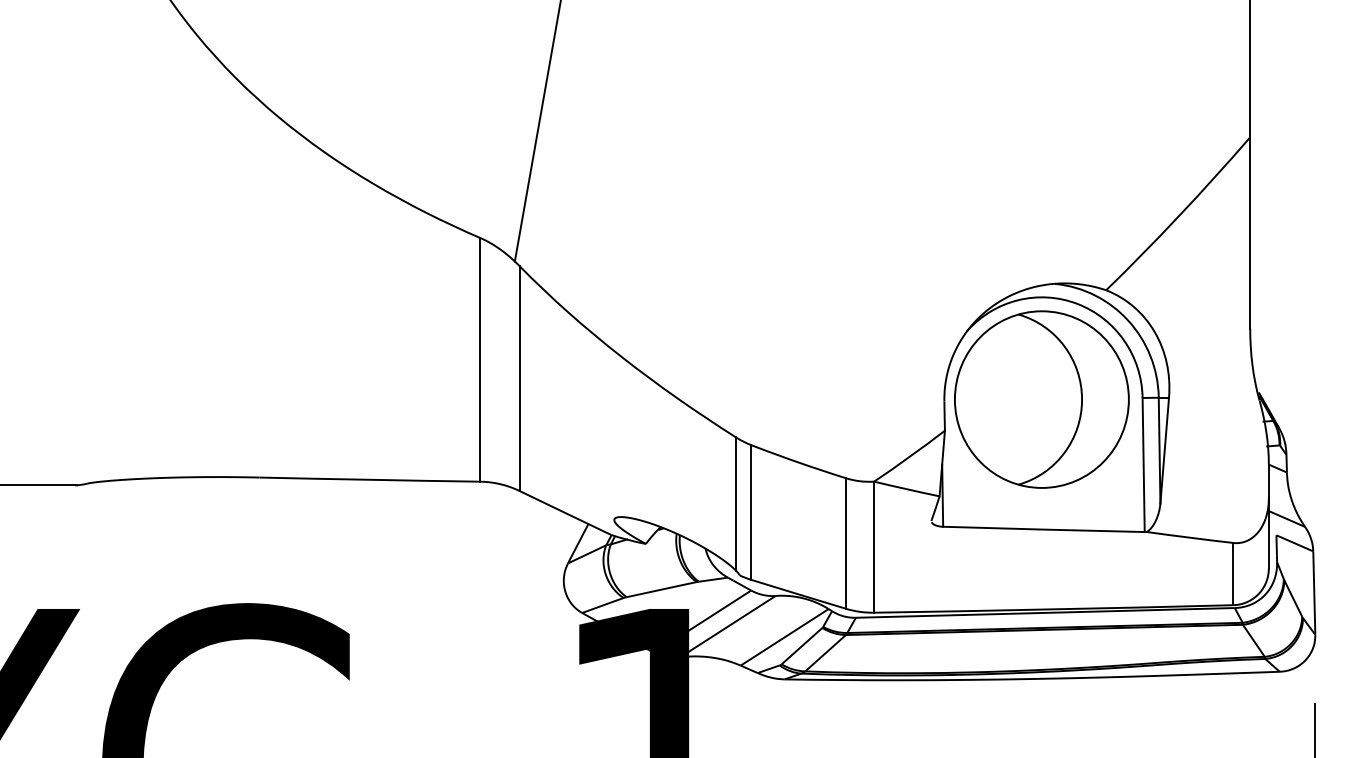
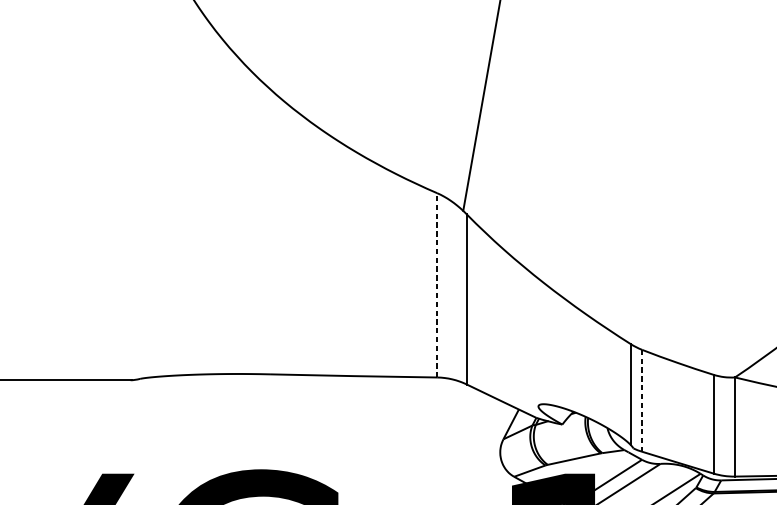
line: (480, 359) -> (437, 285), solid -> dashed
line: (751, 513) -> (642, 401), solid -> dashed

